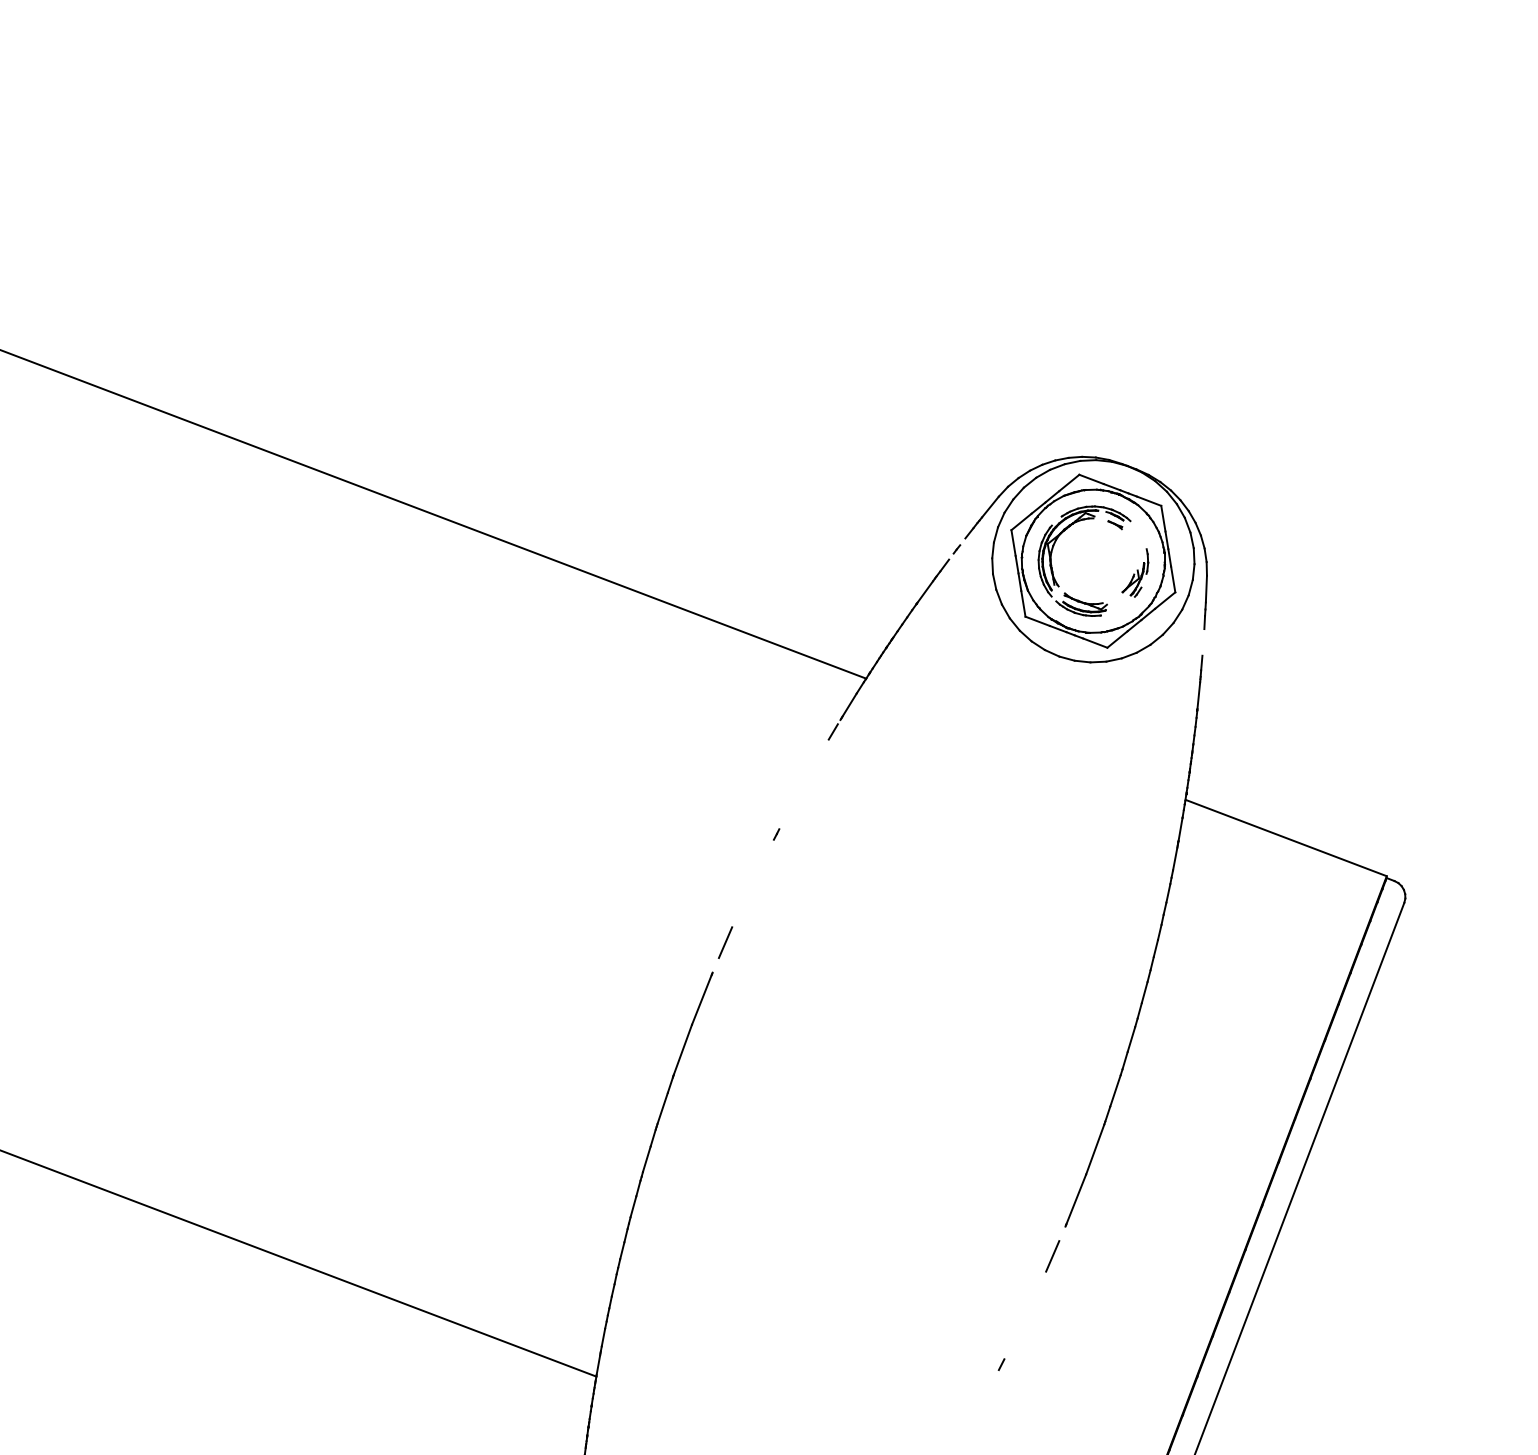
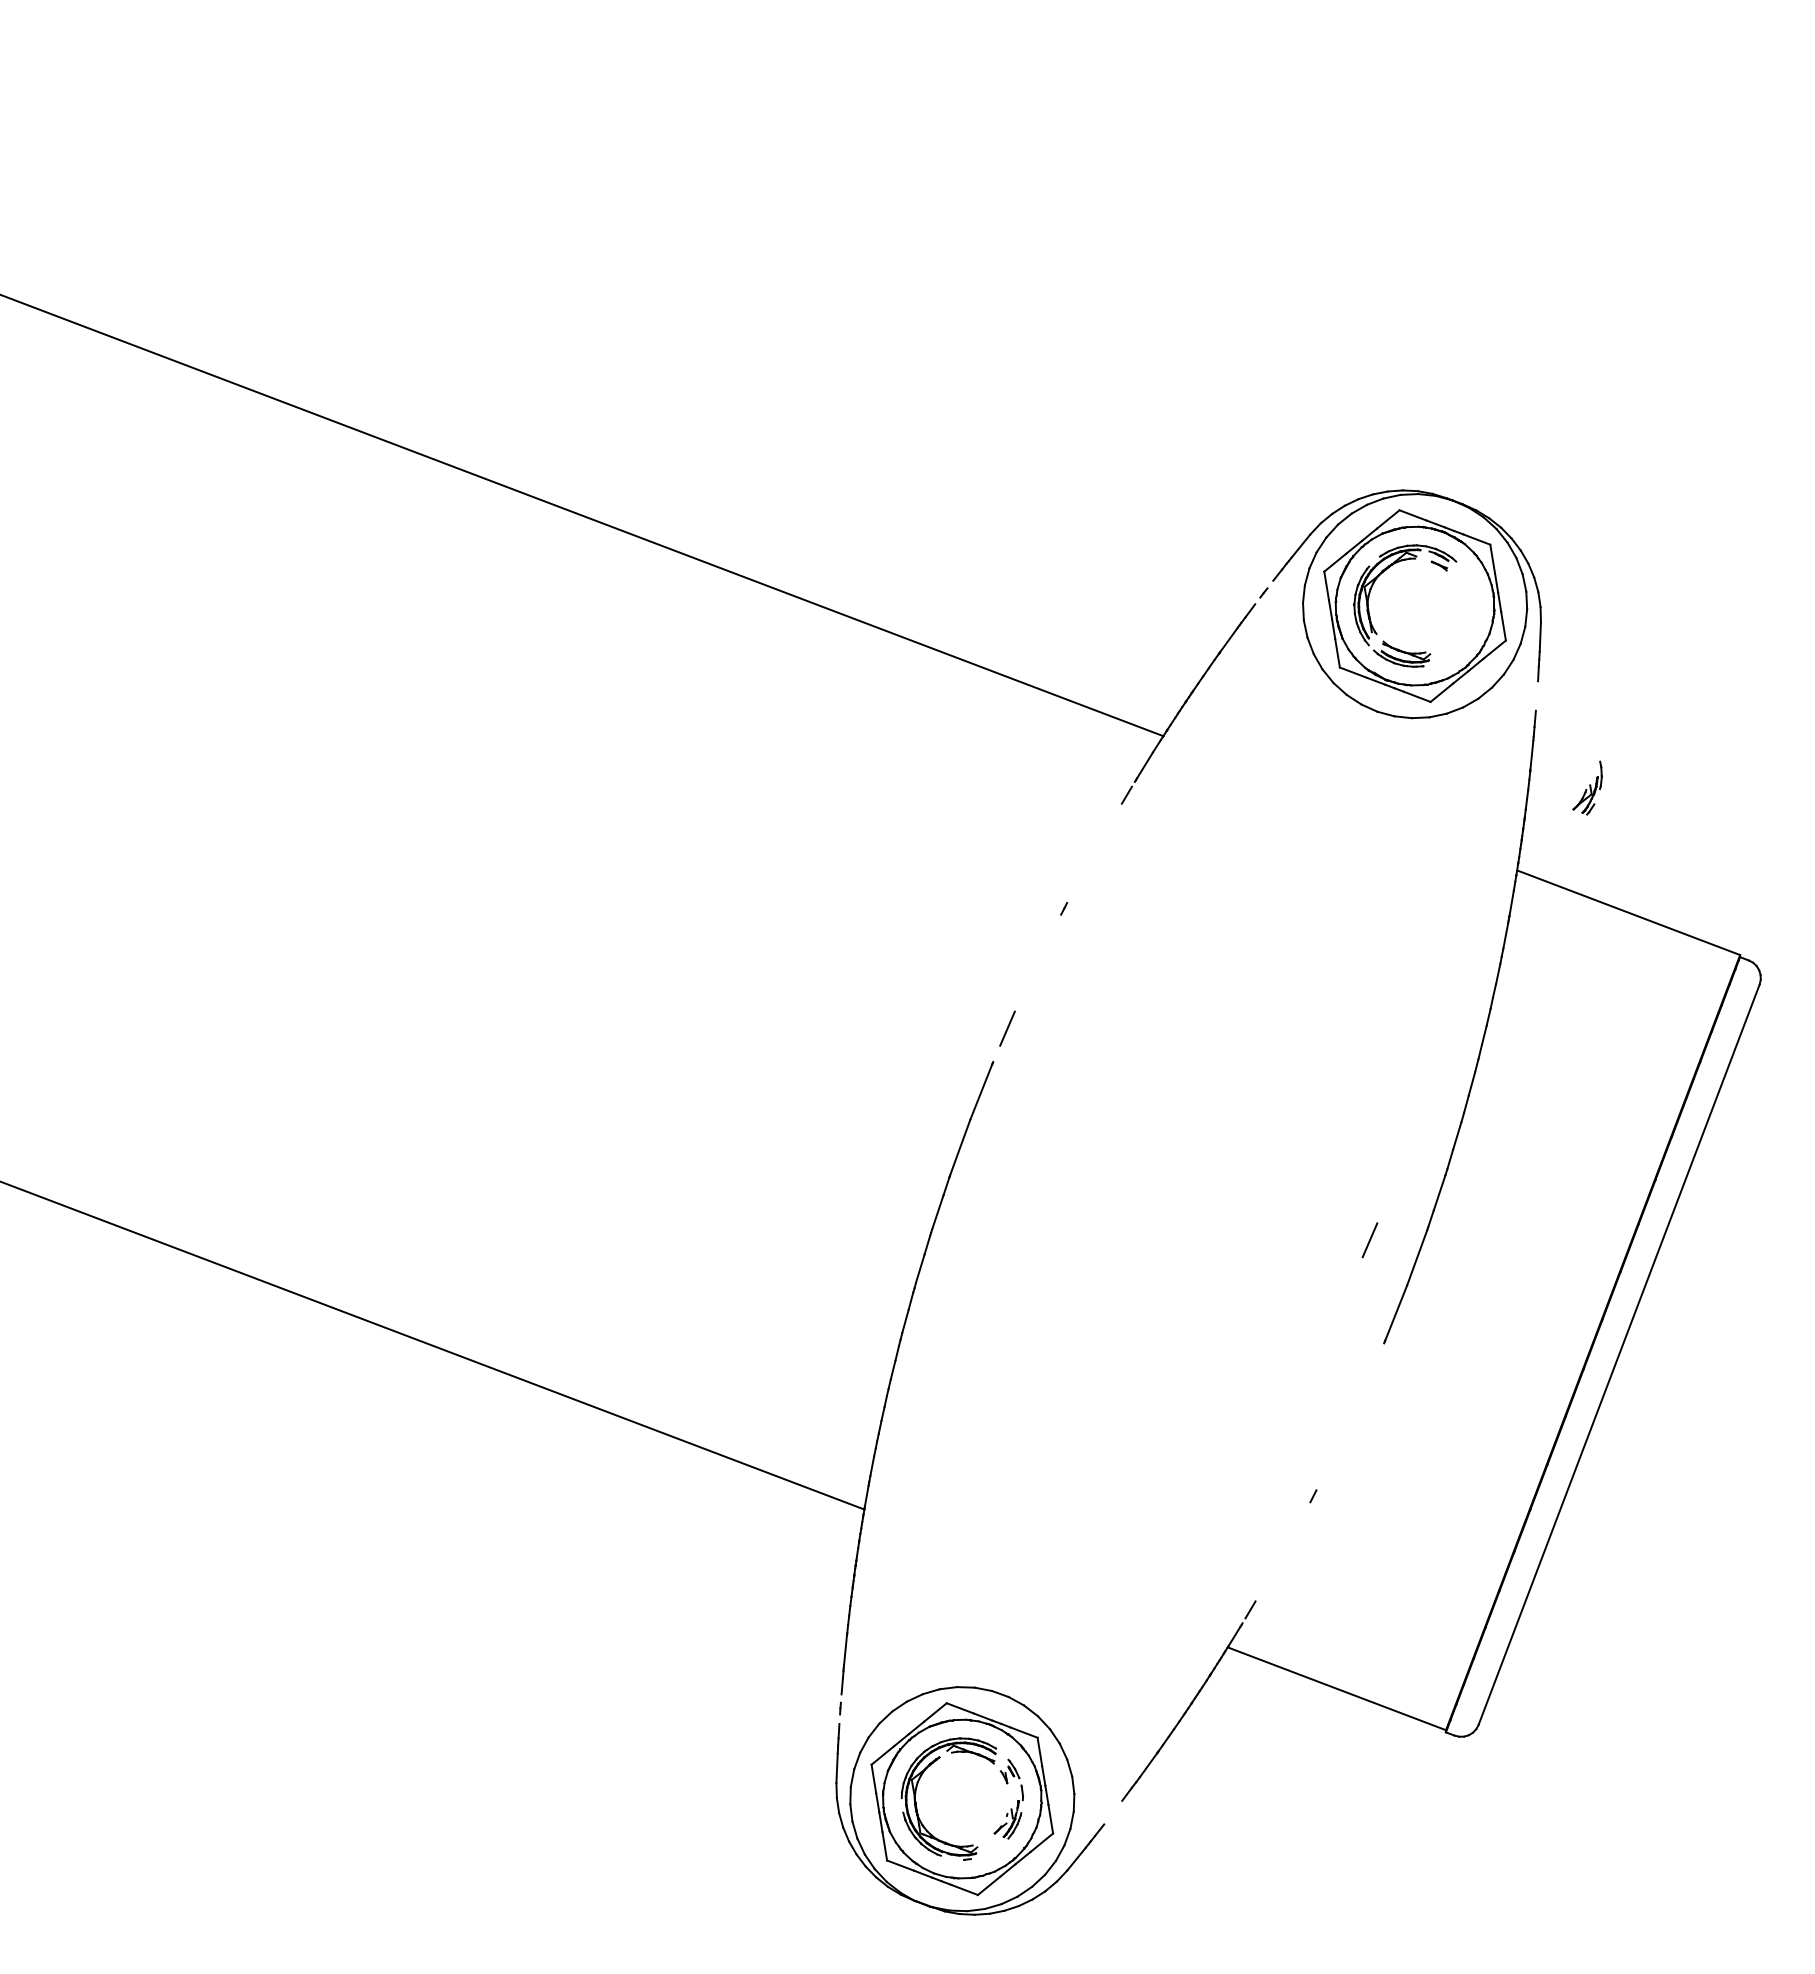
part: (1135, 572) -> (1587, 787), moved
line: (1052, 1256) -> (1369, 1240), moved

